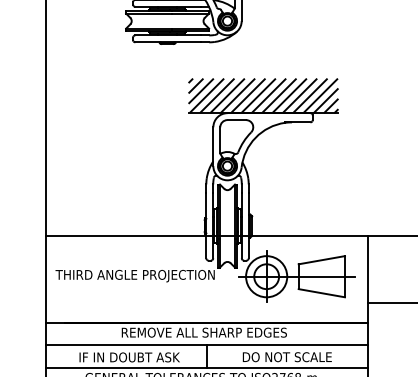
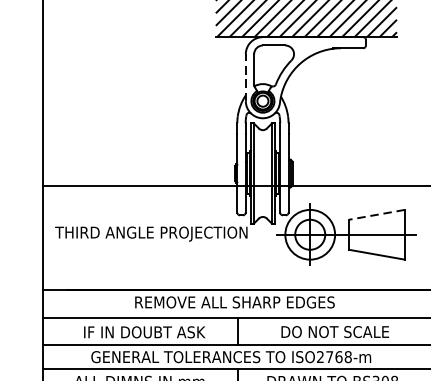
line: (213, 146) -> (245, 77), solid -> dashed
line: (321, 260) -> (376, 215), solid -> dashed

